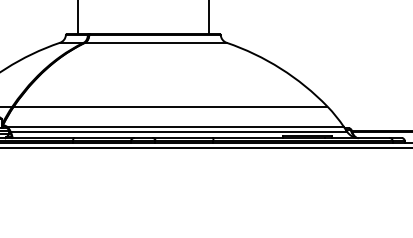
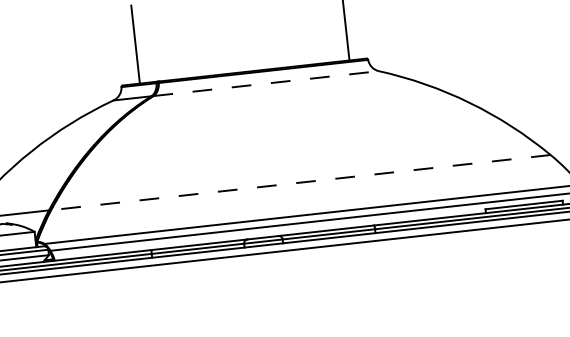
line: (155, 42) -> (265, 83), solid -> dashed
line: (170, 106) -> (300, 182), solid -> dashed

